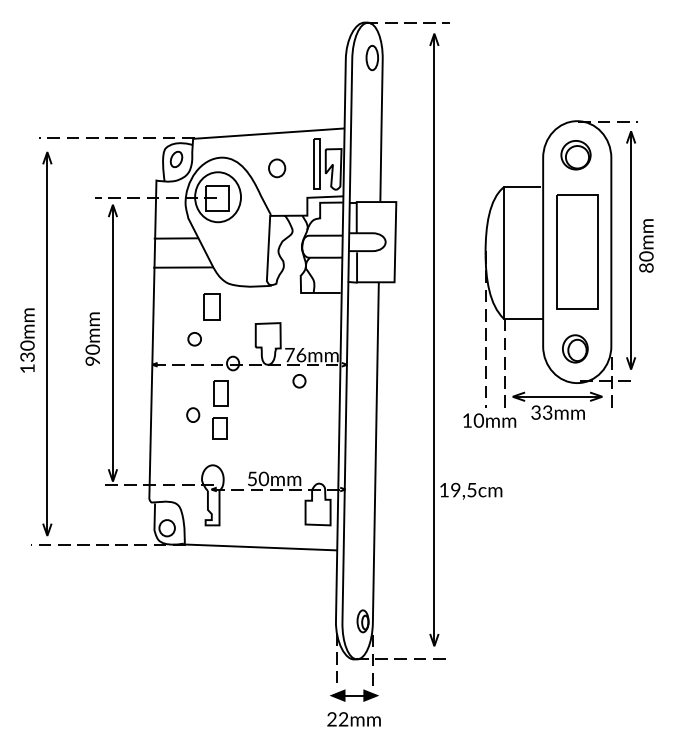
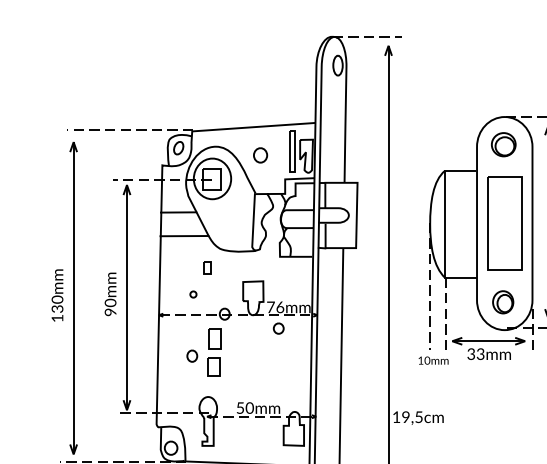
part: (211, 306) -> (207, 267), size x0.6
part: (194, 339) -> (193, 294), size x0.6
part: (489, 420) -> (433, 360), size x0.7

